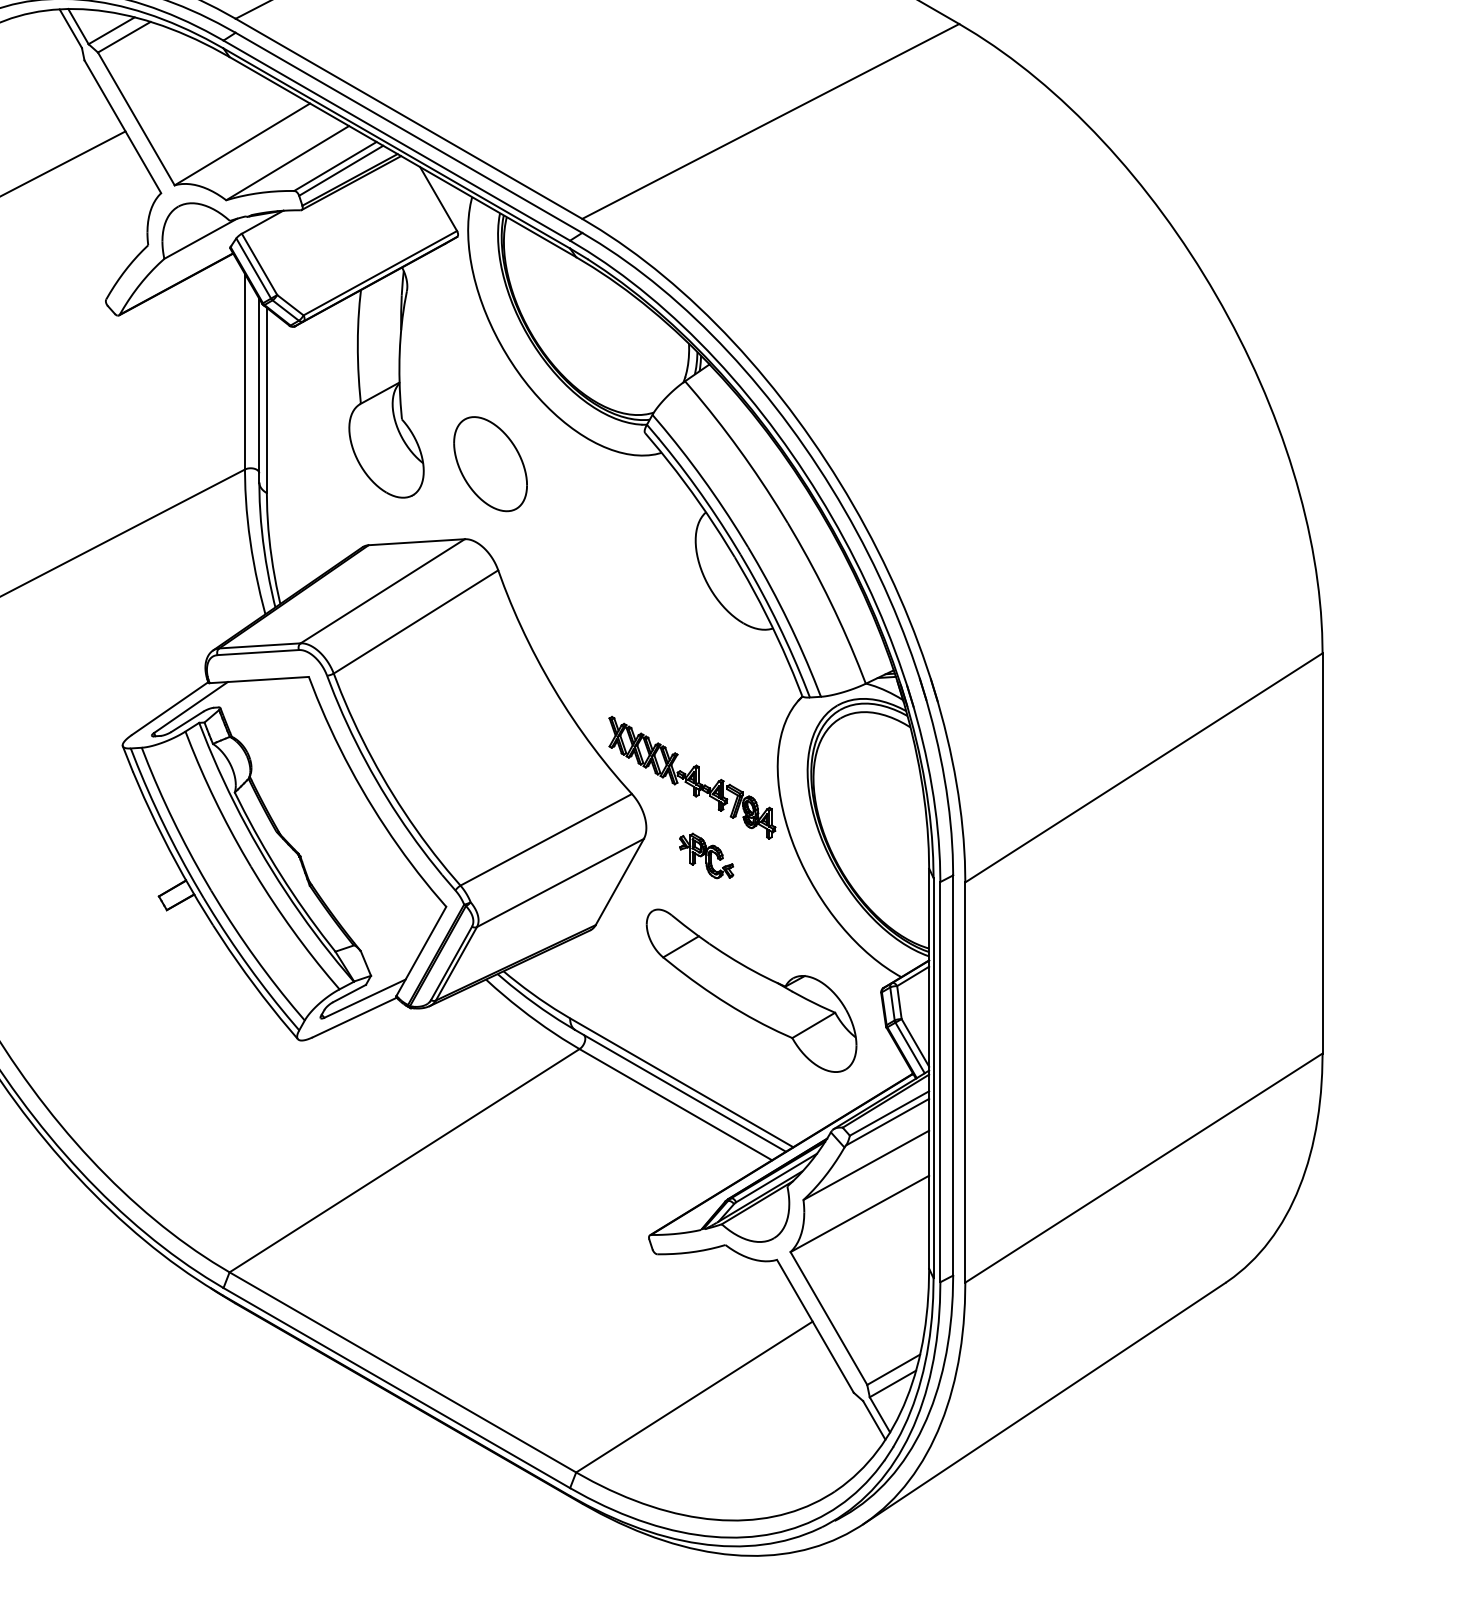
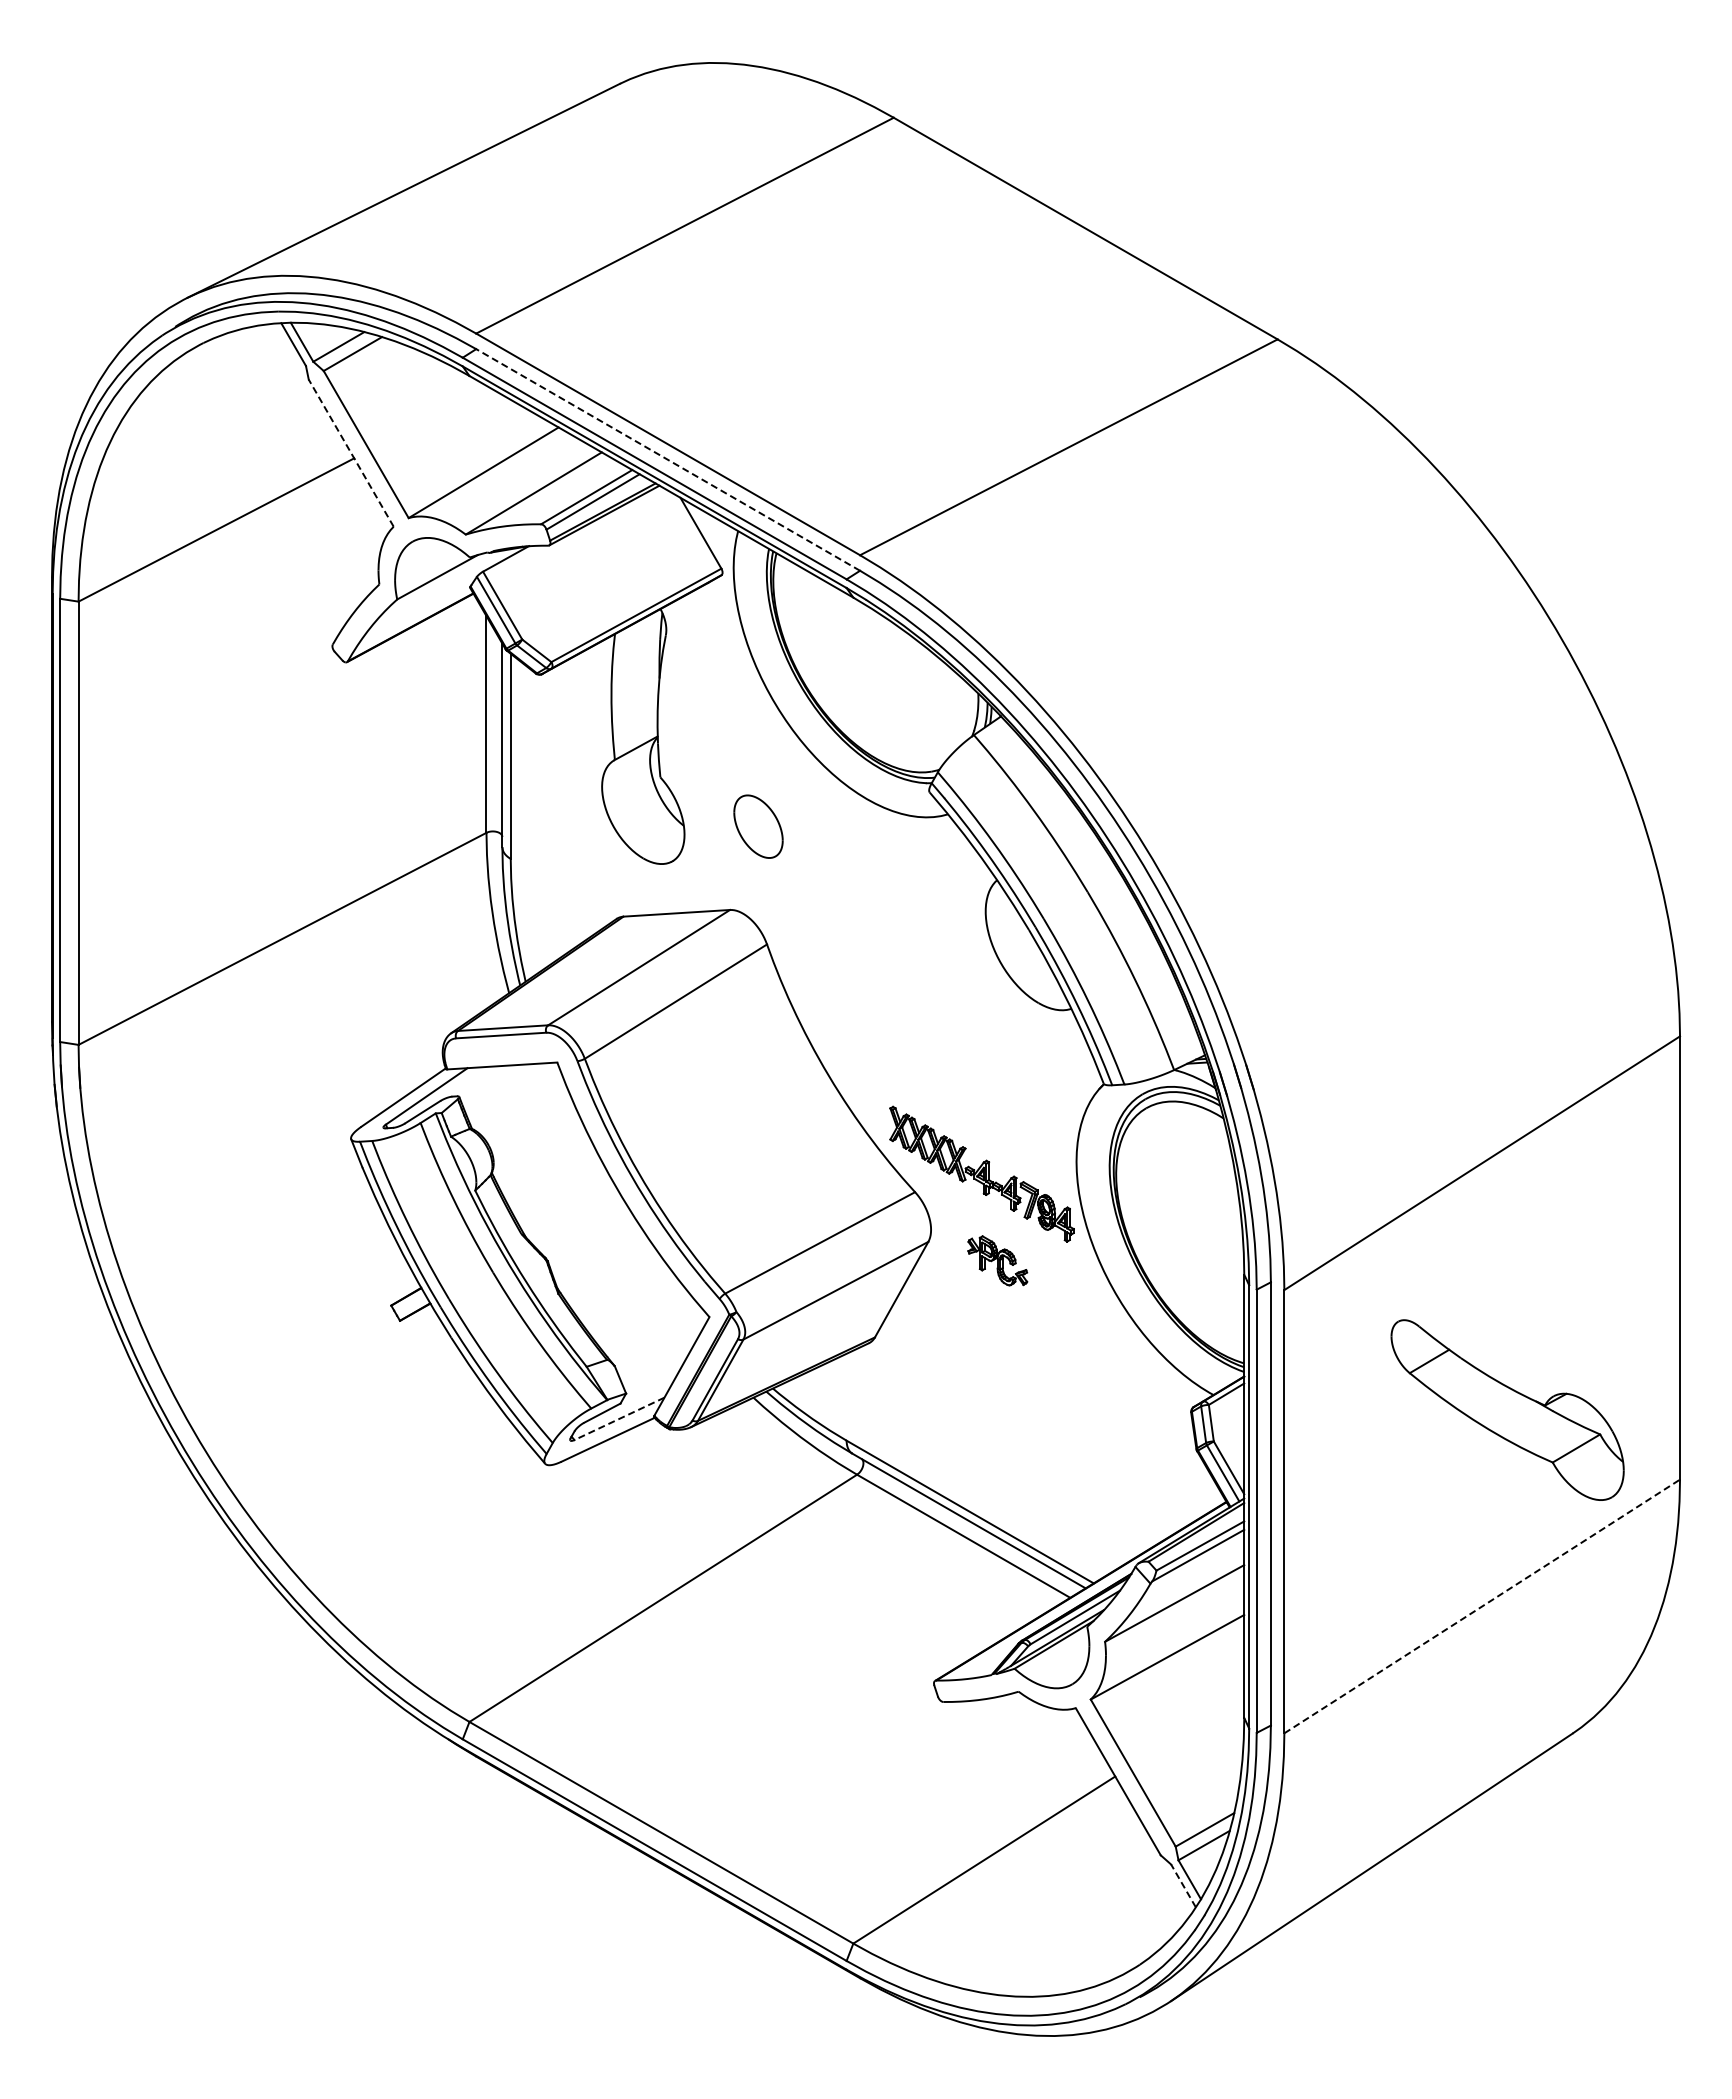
line: (123, 127) -> (351, 453), solid -> dashed
line: (409, 132) -> (668, 459), solid -> dashed
part: (490, 463) -> (758, 826), size x0.6
part: (751, 990) -> (1507, 1409), moved
line: (365, 998) -> (619, 1418), solid -> dashed
line: (1144, 1168) -> (1482, 1606), solid -> dashed
line: (874, 1420) -> (1183, 1885), solid -> dashed

